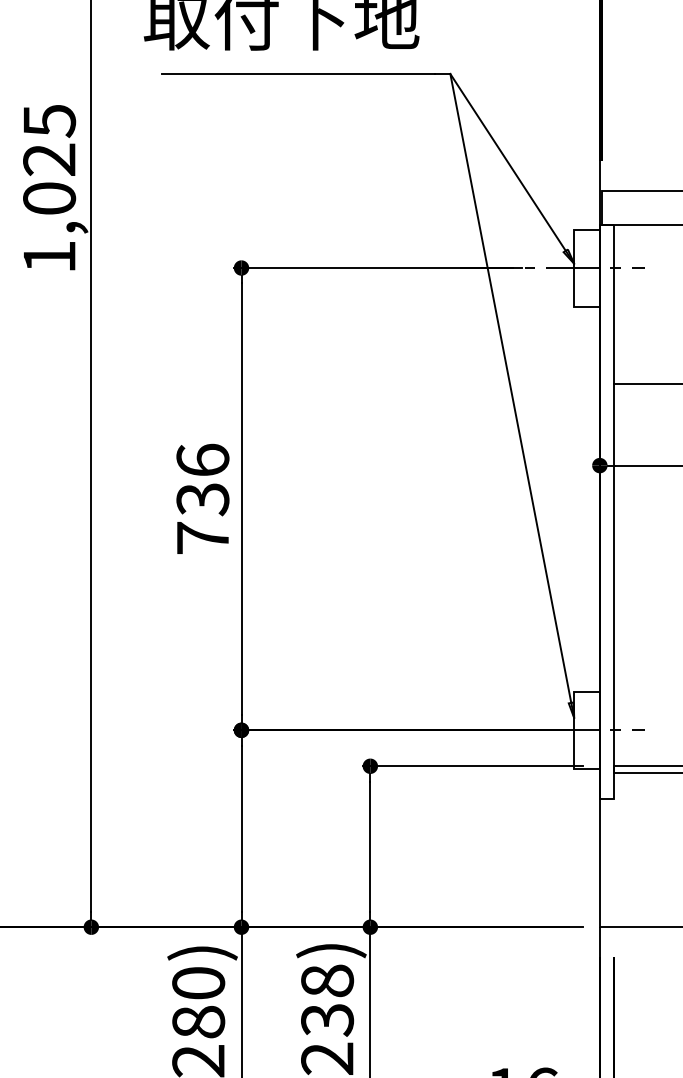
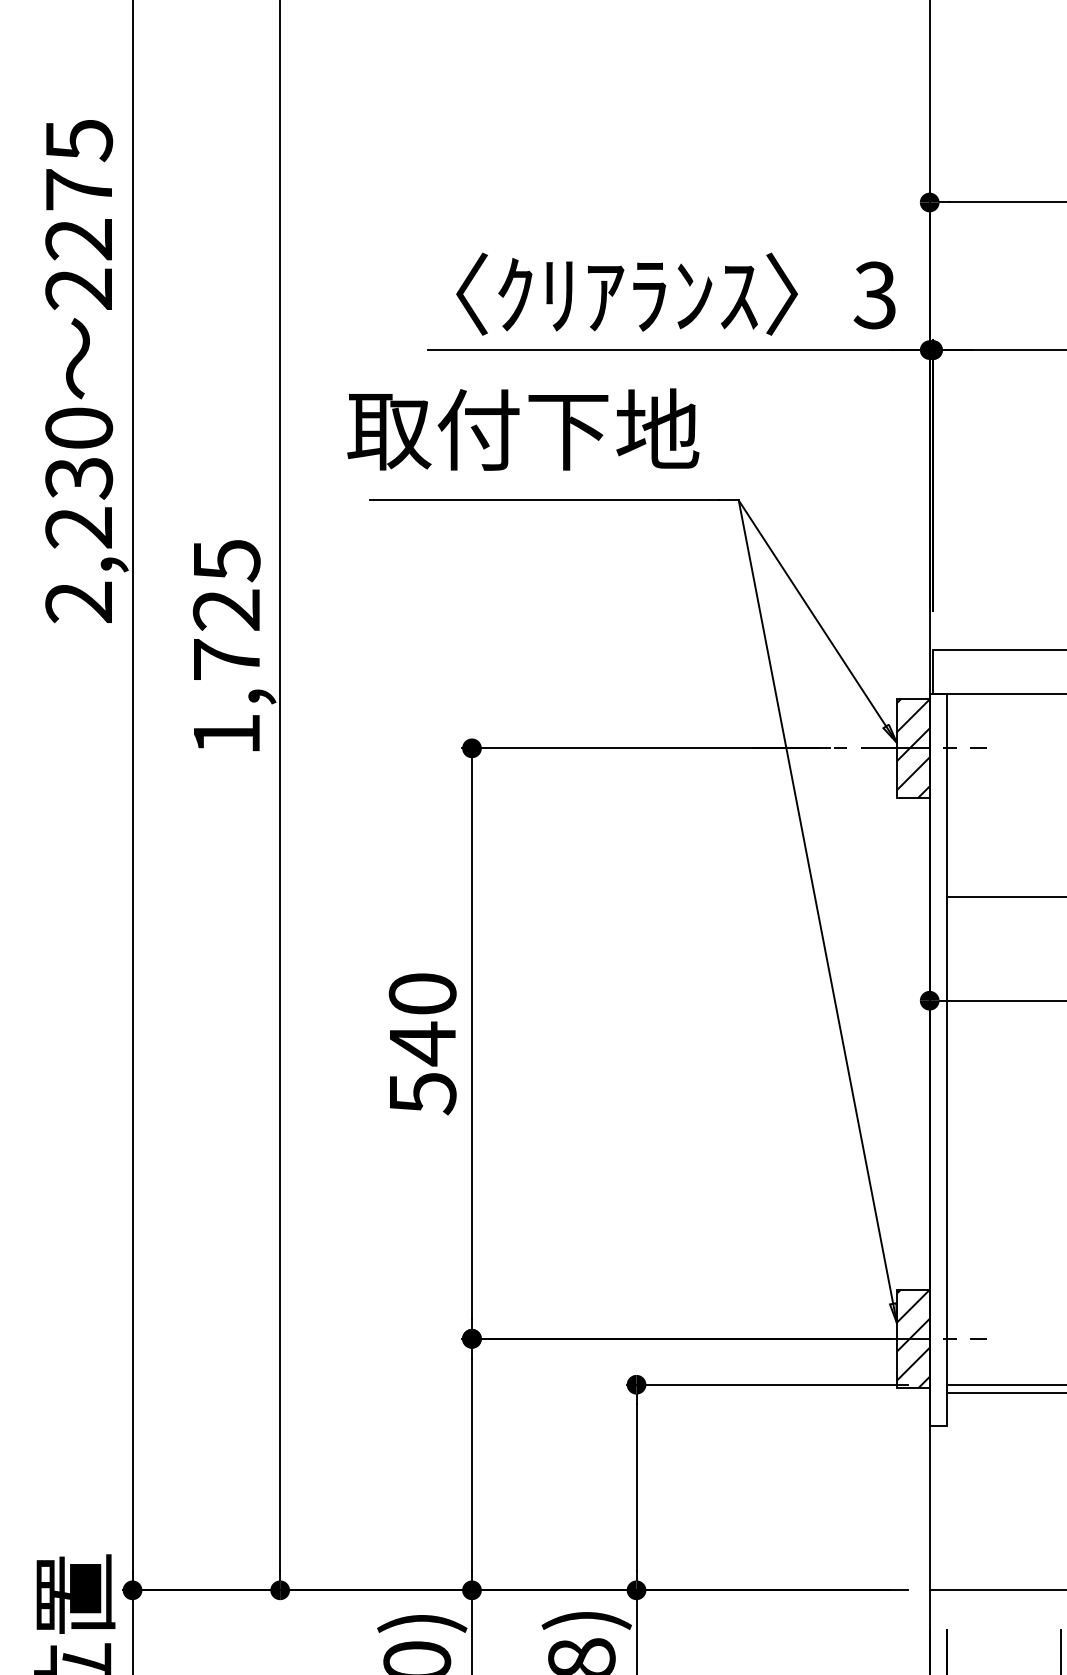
text: (49, 198) -> (226, 659), 1,025 -> 1,725
hatch: (586, 268) -> (912, 748), added
text: (202, 499) -> (422, 1044), 736 -> 540
hatch: (586, 730) -> (912, 1338), added

